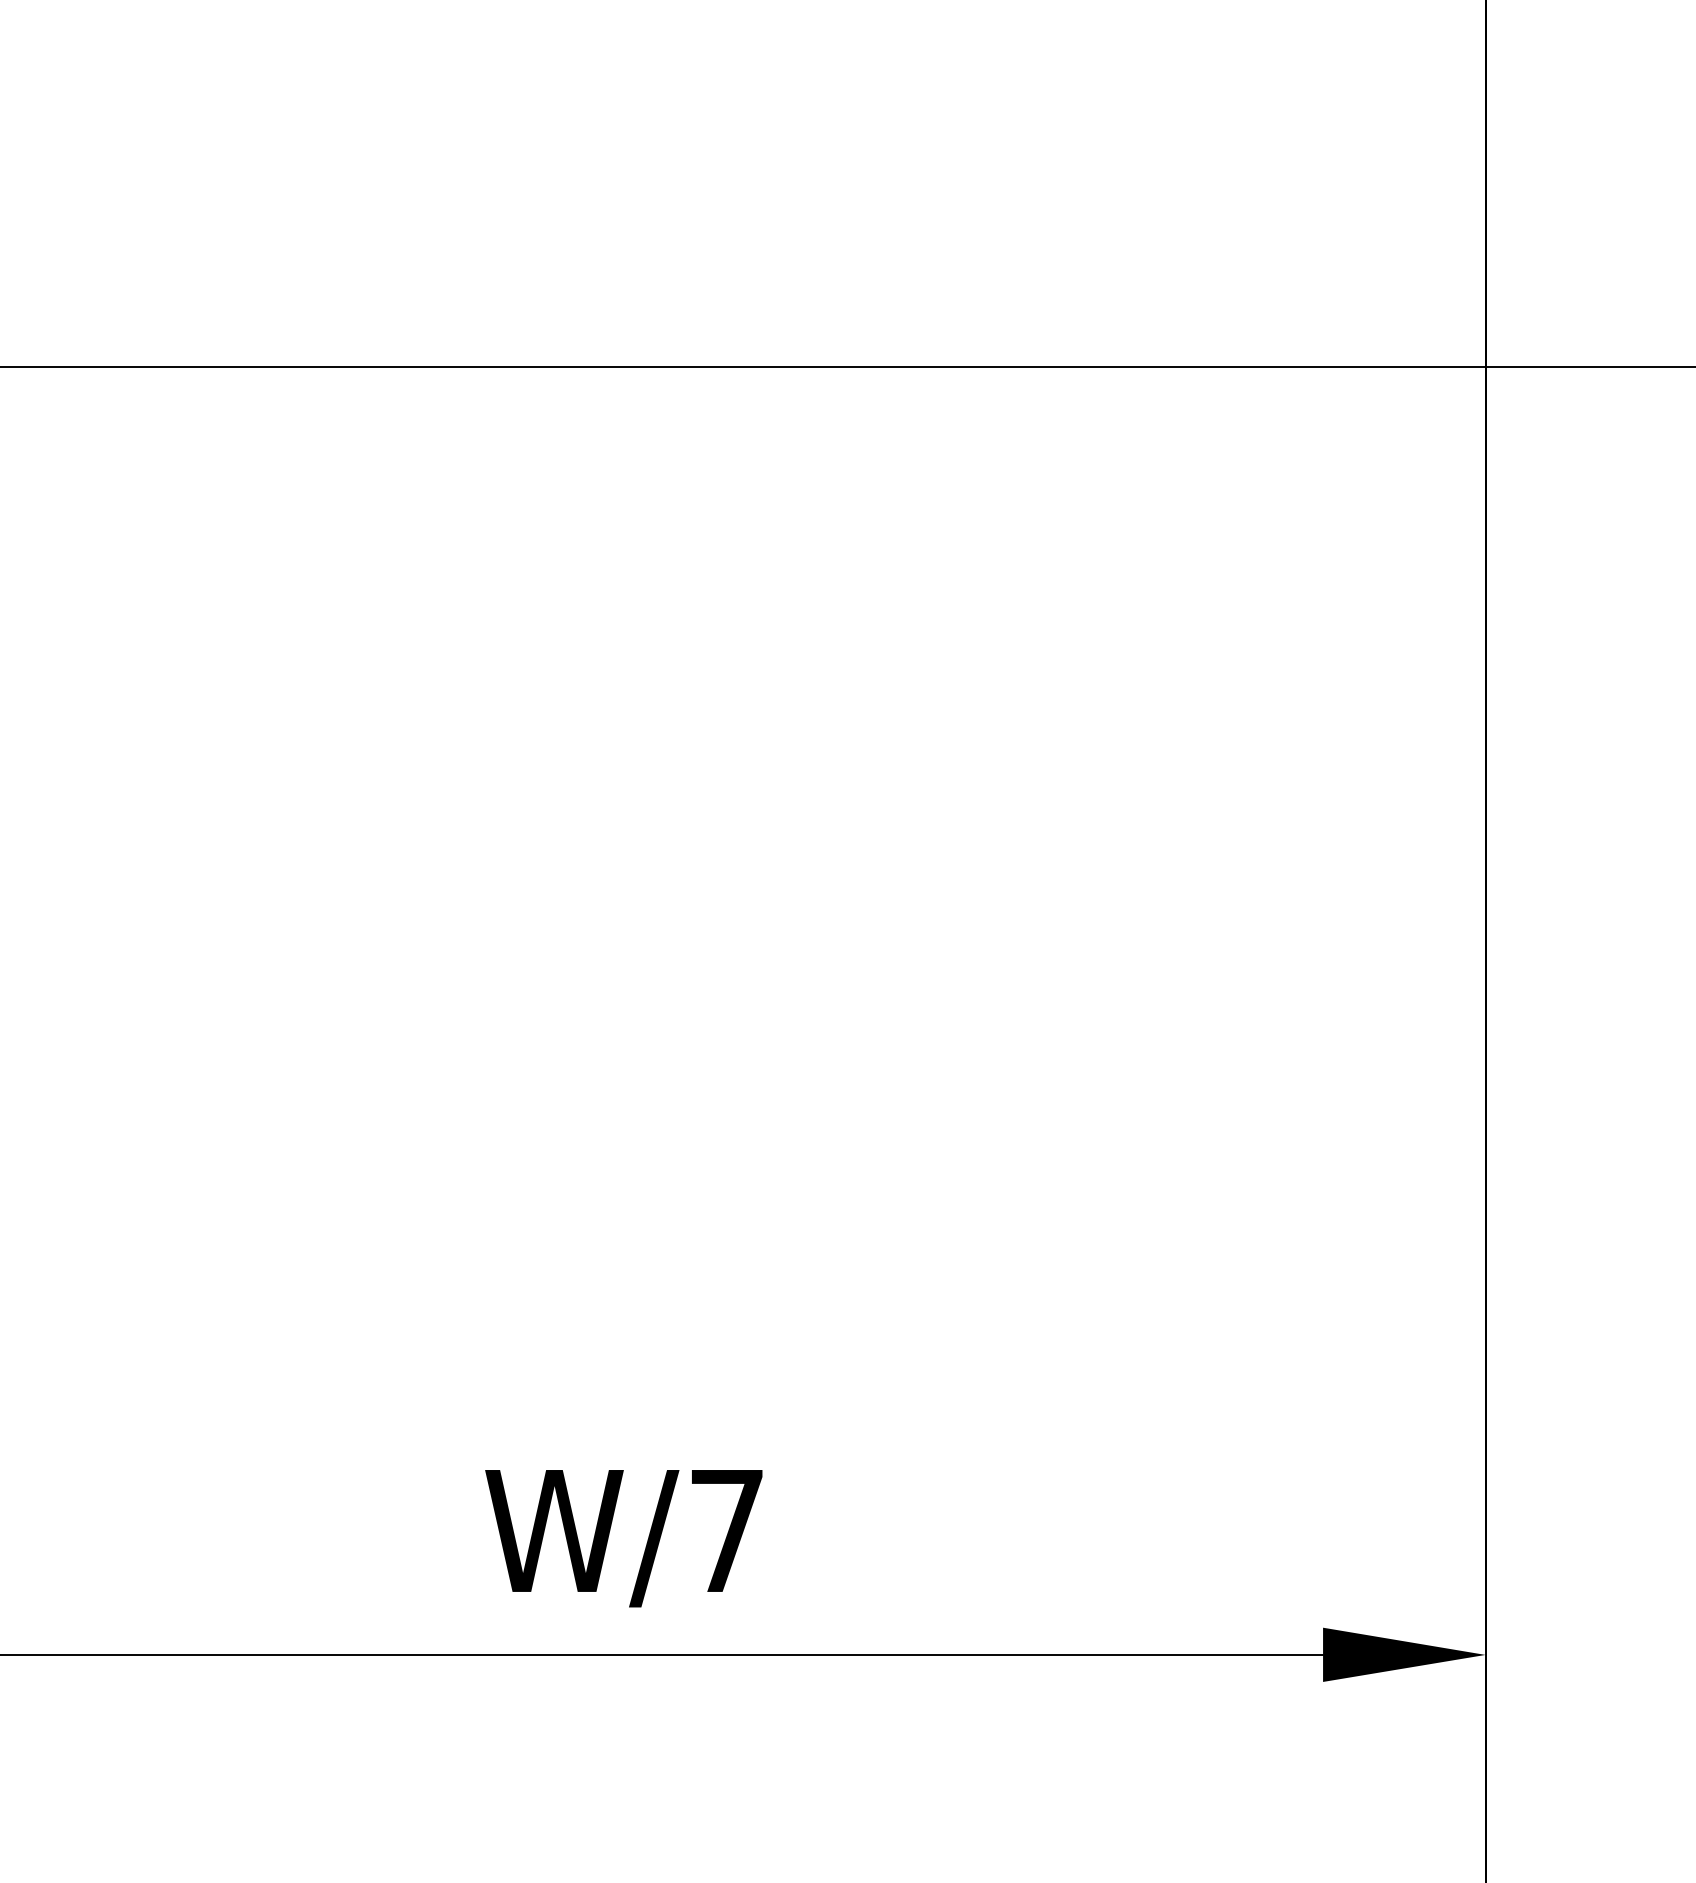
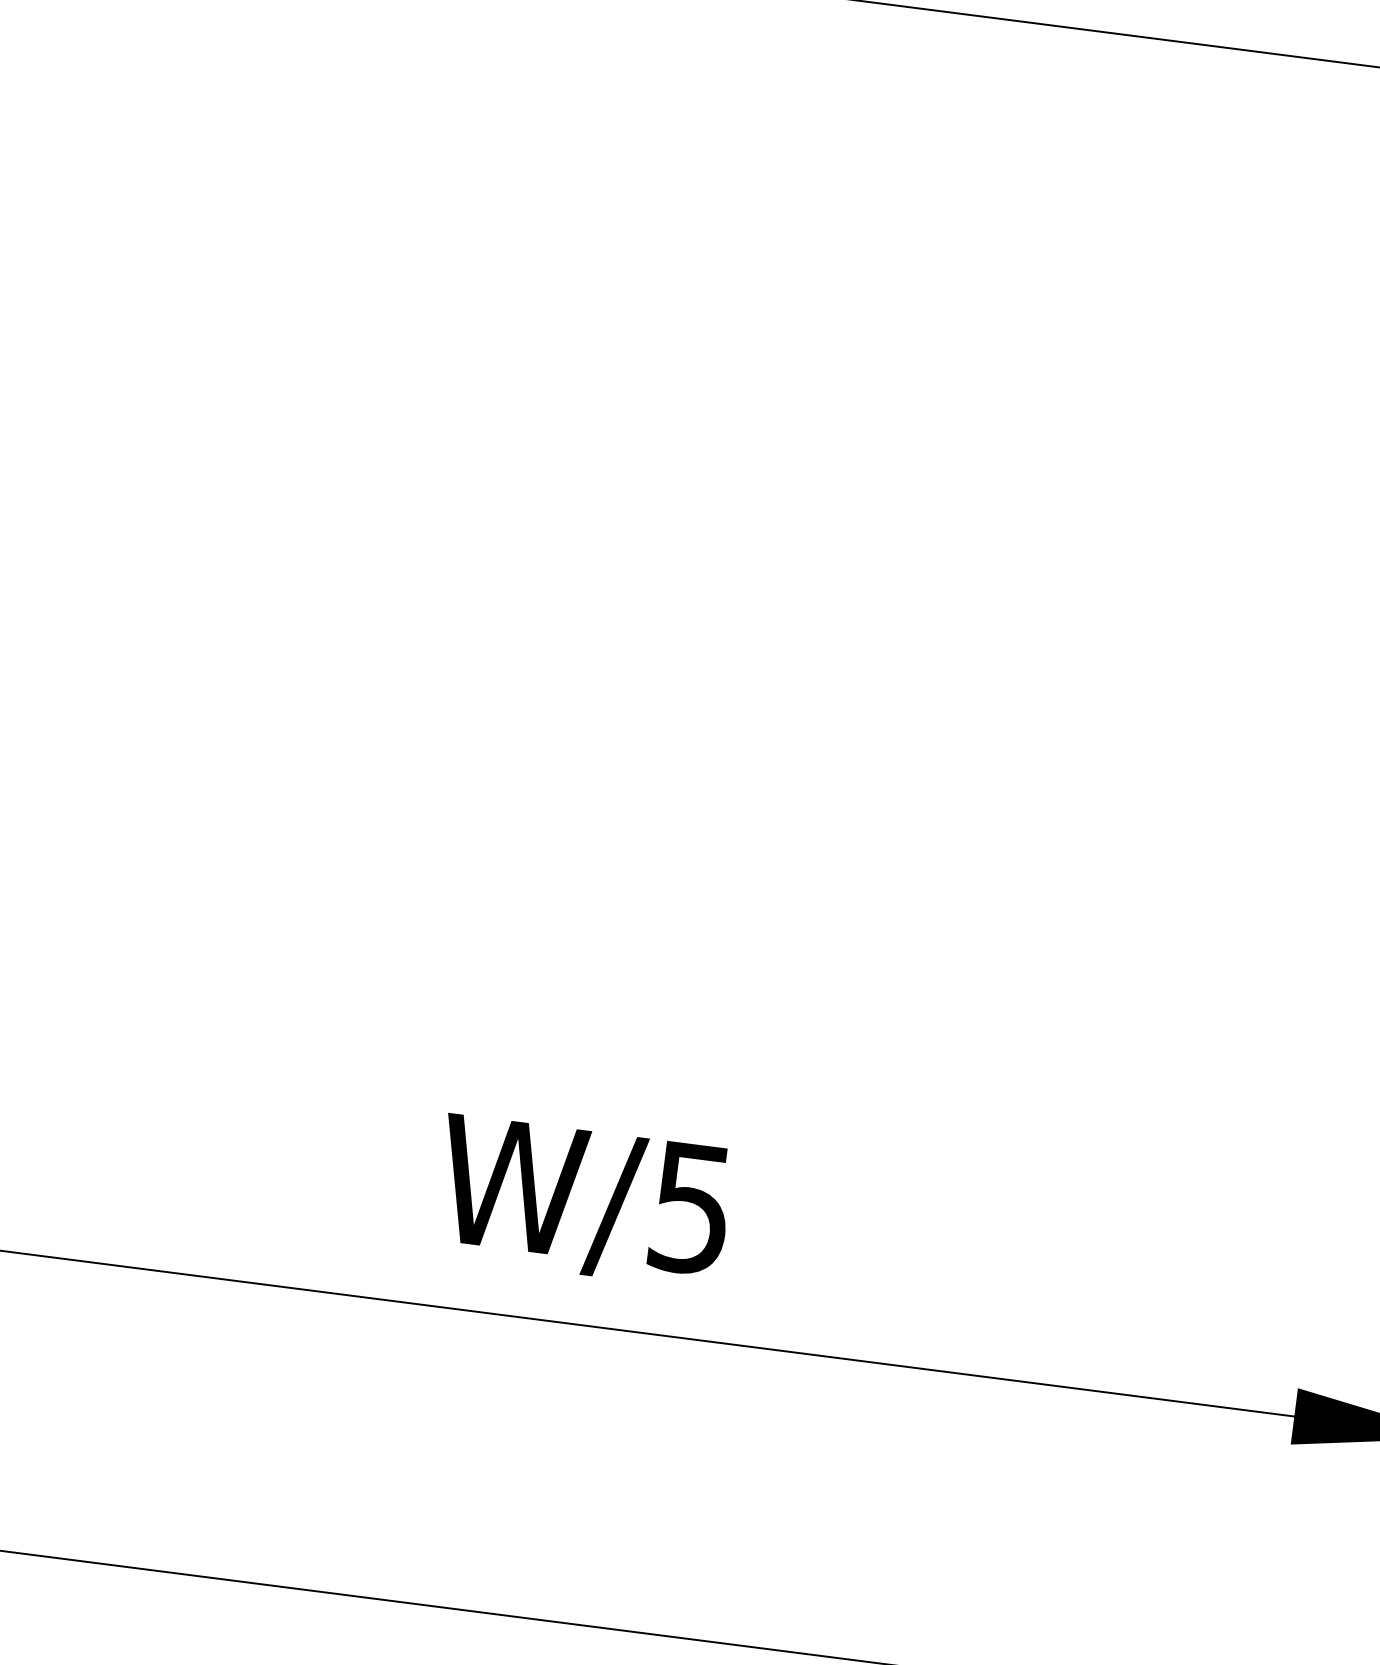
text: (726, 1532) -> (690, 1209), W/7 -> W/5

